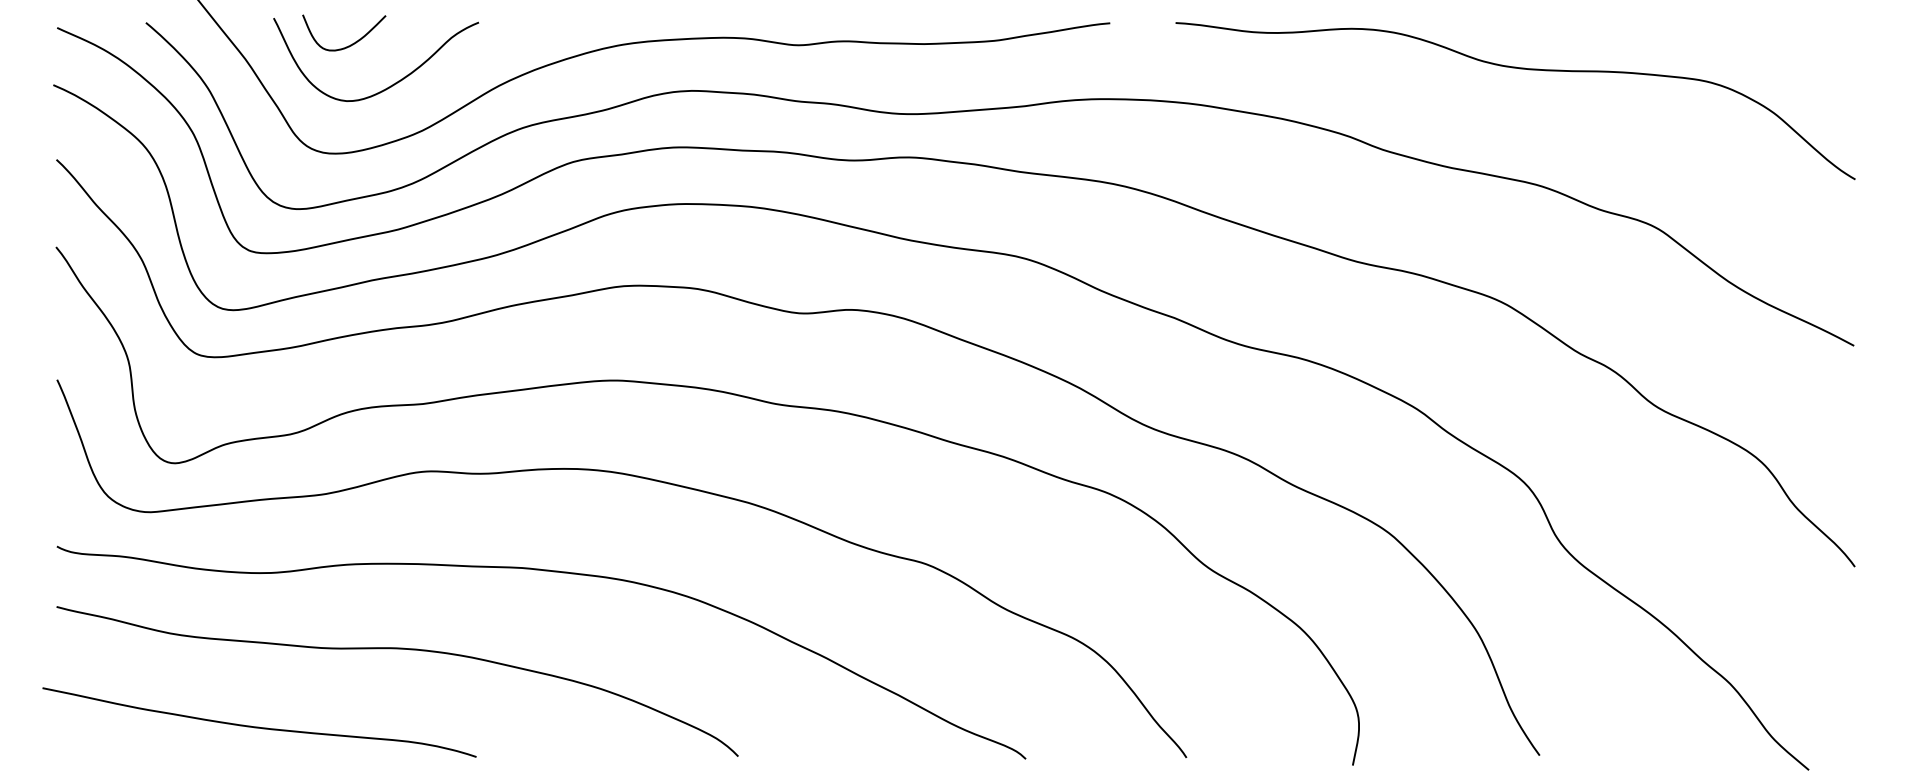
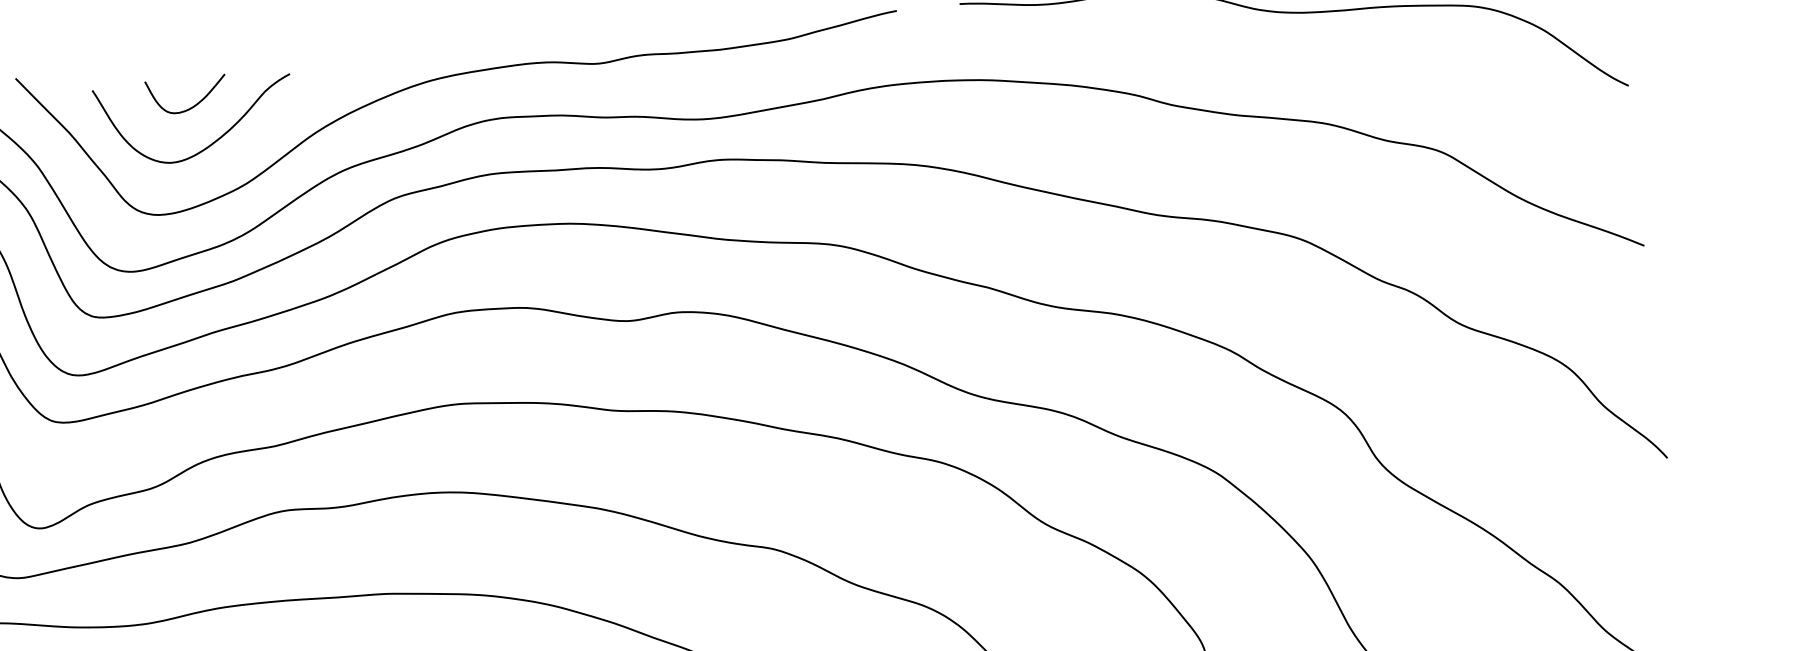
curve: (350, 44) -> (193, 105), moved

